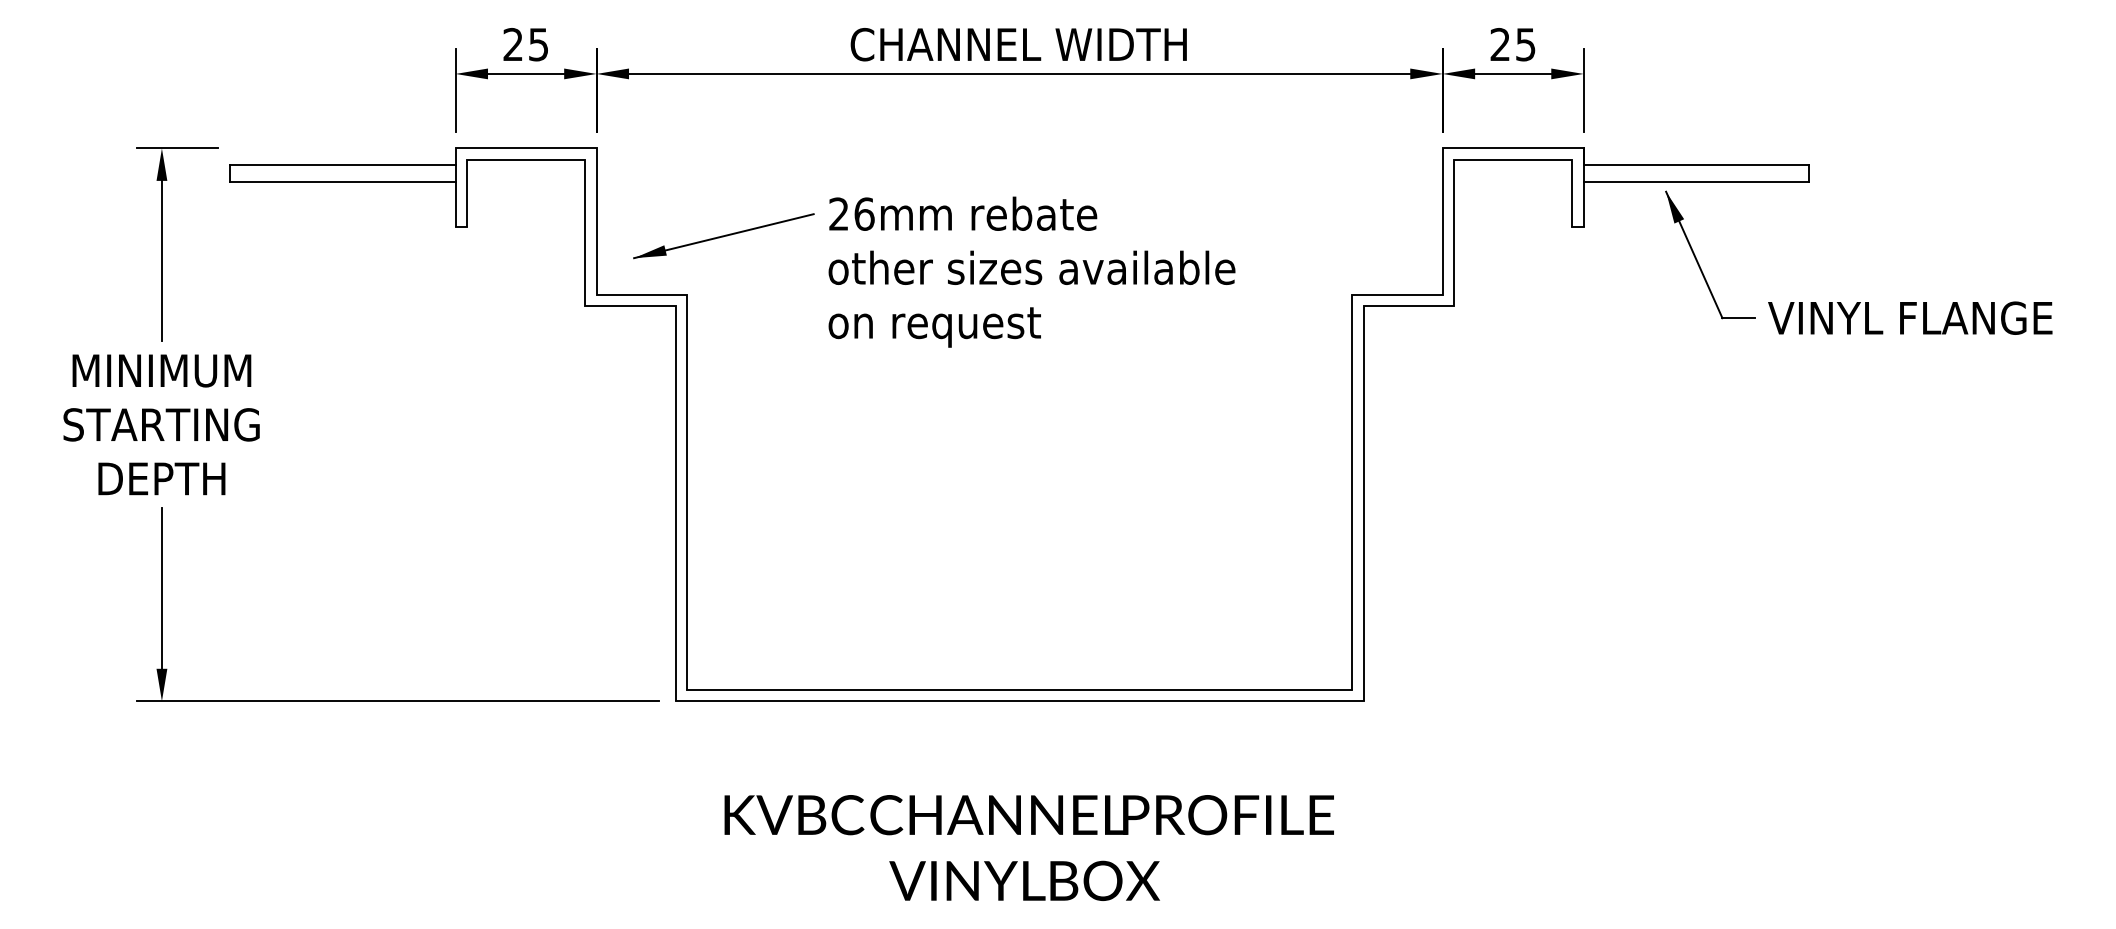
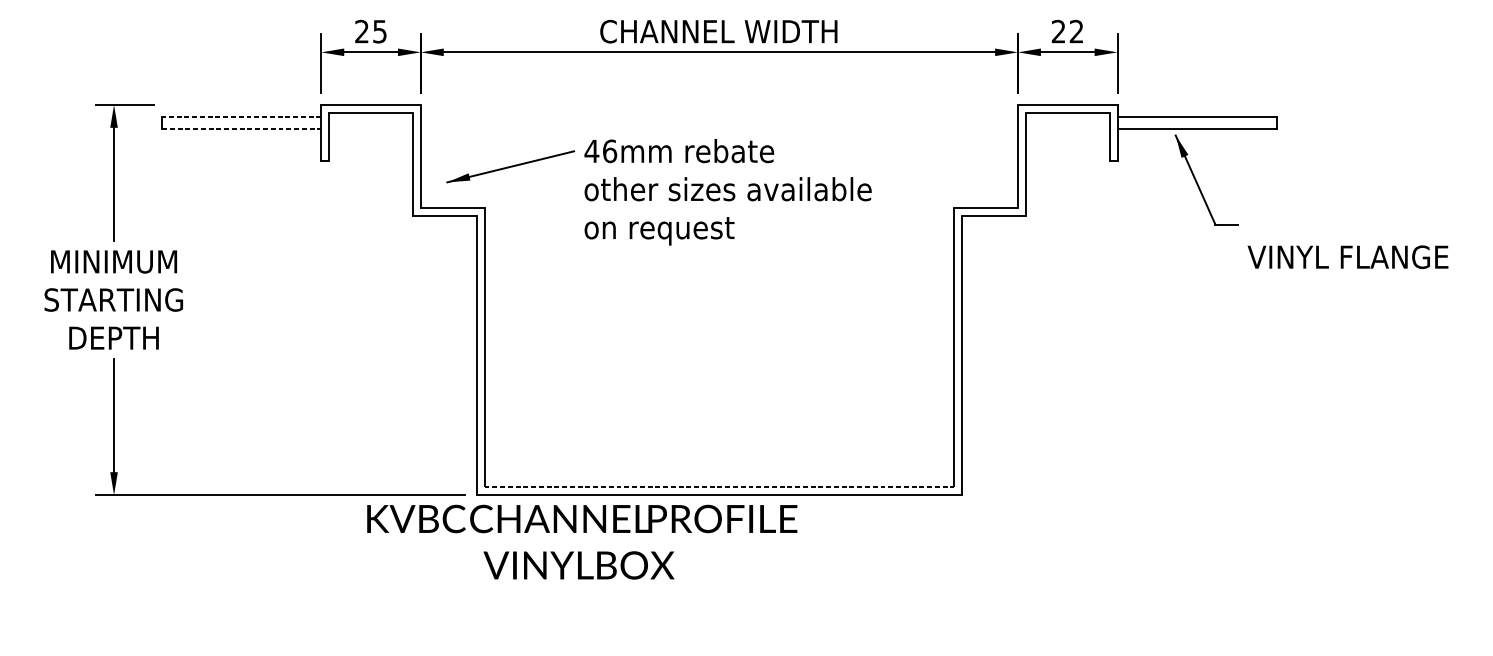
text: (1525, 44) -> (1076, 31), 25 -> 22
line: (342, 165) -> (241, 116), solid -> dashed
line: (342, 182) -> (241, 128), solid -> dashed
text: (838, 213) -> (591, 150), 26mm -> 46mm
text: (1910, 317) -> (1348, 256), moved
line: (1019, 689) -> (719, 486), solid -> dashed
text: (1028, 847) -> (581, 541), moved

